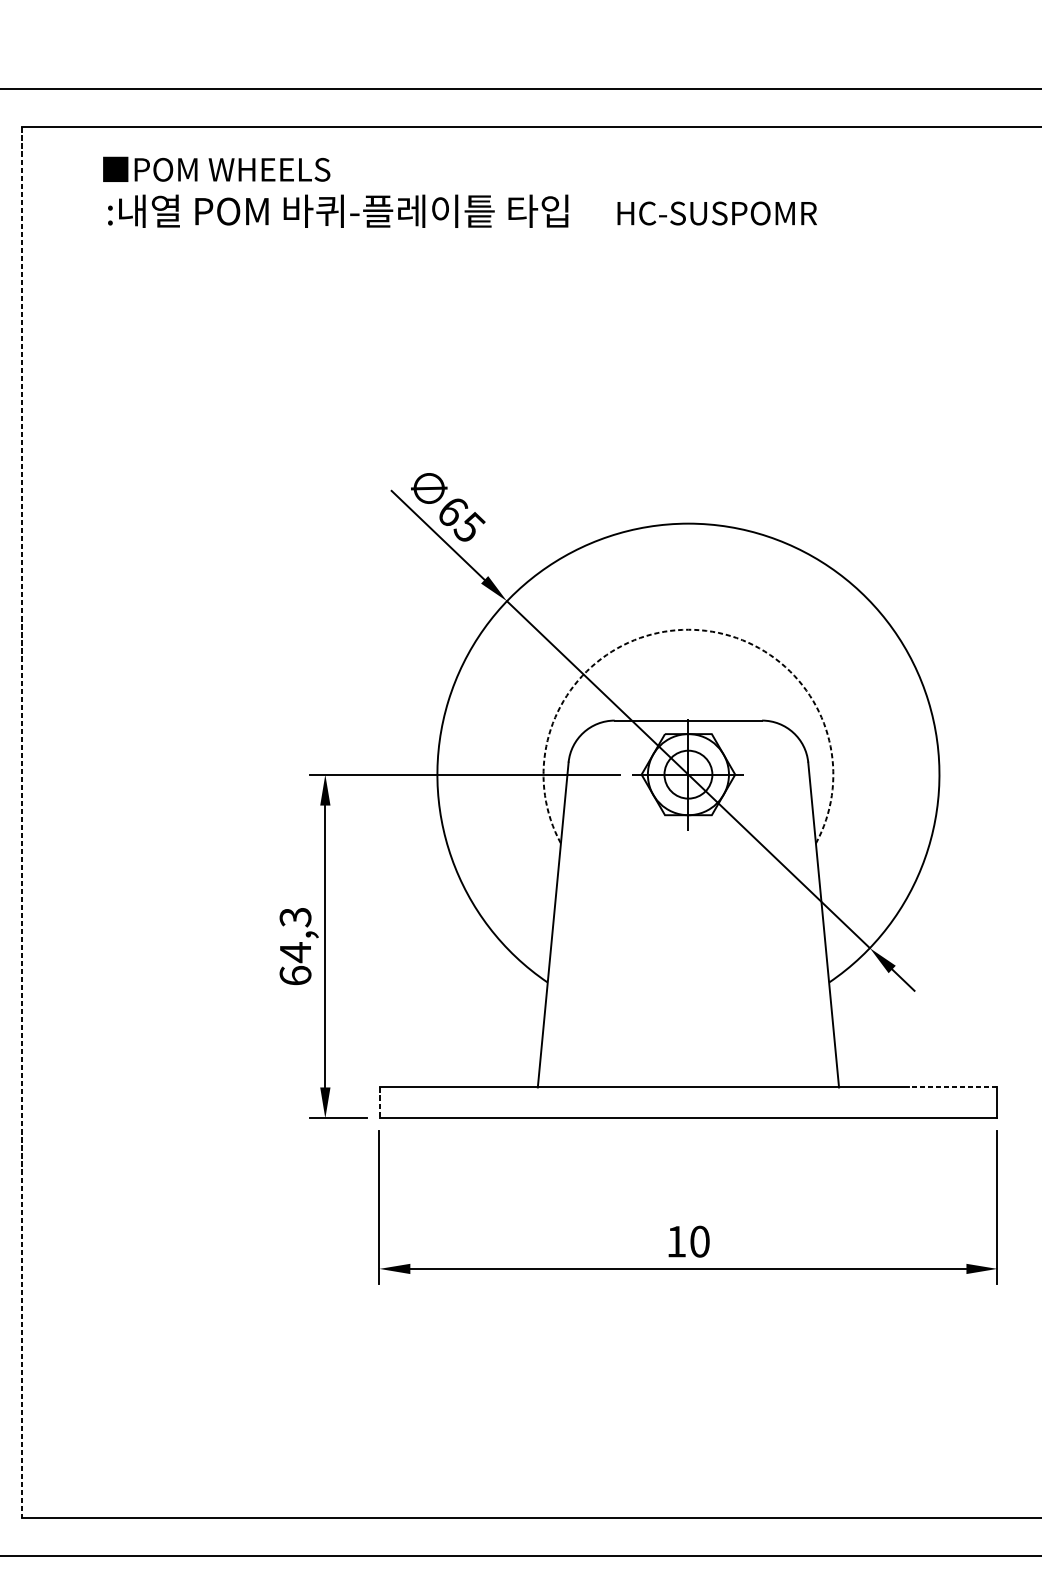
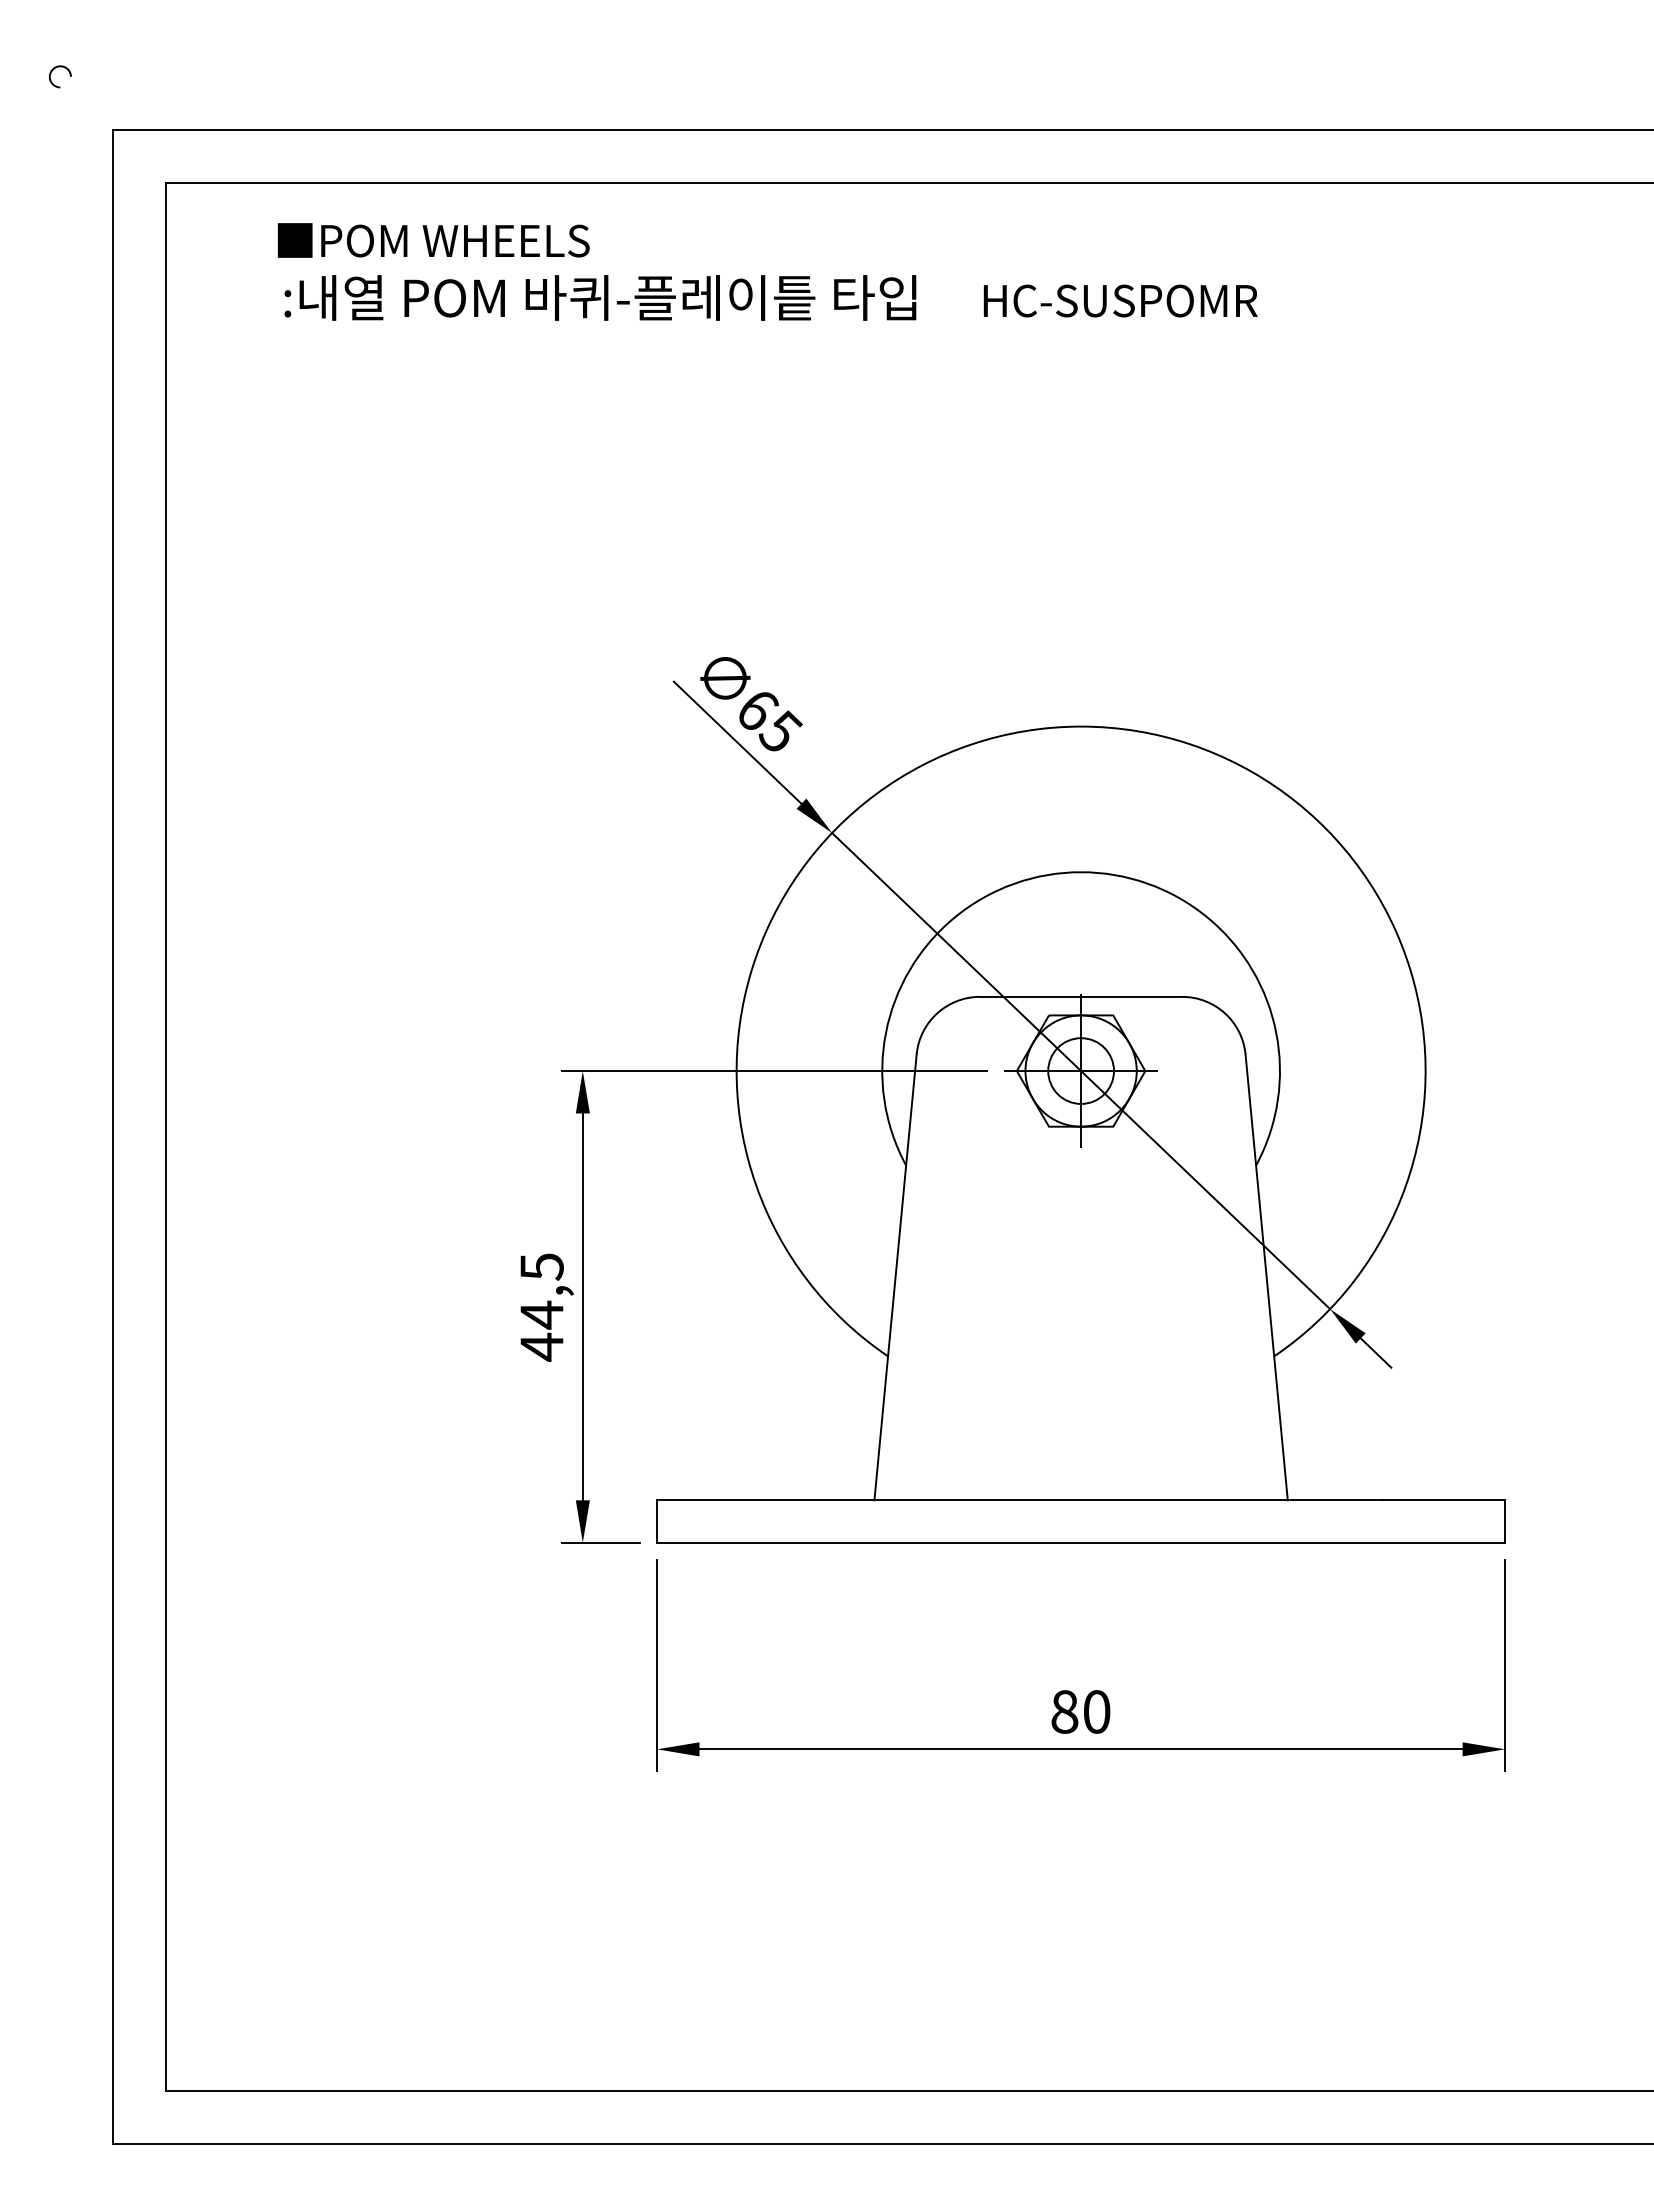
arc: (688, 629) -> (1081, 872), dashed -> solid
line: (21, 822) -> (166, 1136), dashed -> solid
text: (295, 946) -> (541, 1307), 64,3 -> 44,5
line: (953, 1087) -> (1444, 1500), dashed -> solid
line: (379, 1103) -> (657, 1522), dashed -> solid
text: (676, 1241) -> (1064, 1711), 10 -> 80

